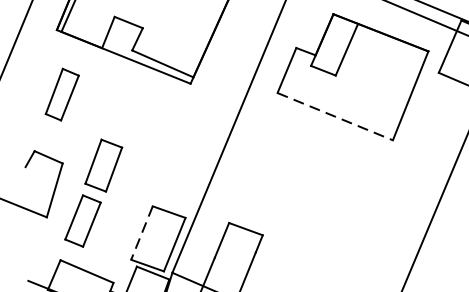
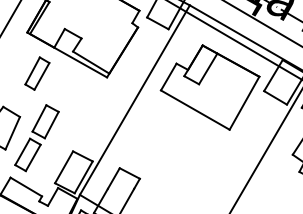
part: (62, 94) -> (37, 73), moved
line: (335, 117) -> (195, 110), dashed -> solid
line: (141, 233) -> (63, 167), dashed -> solid

